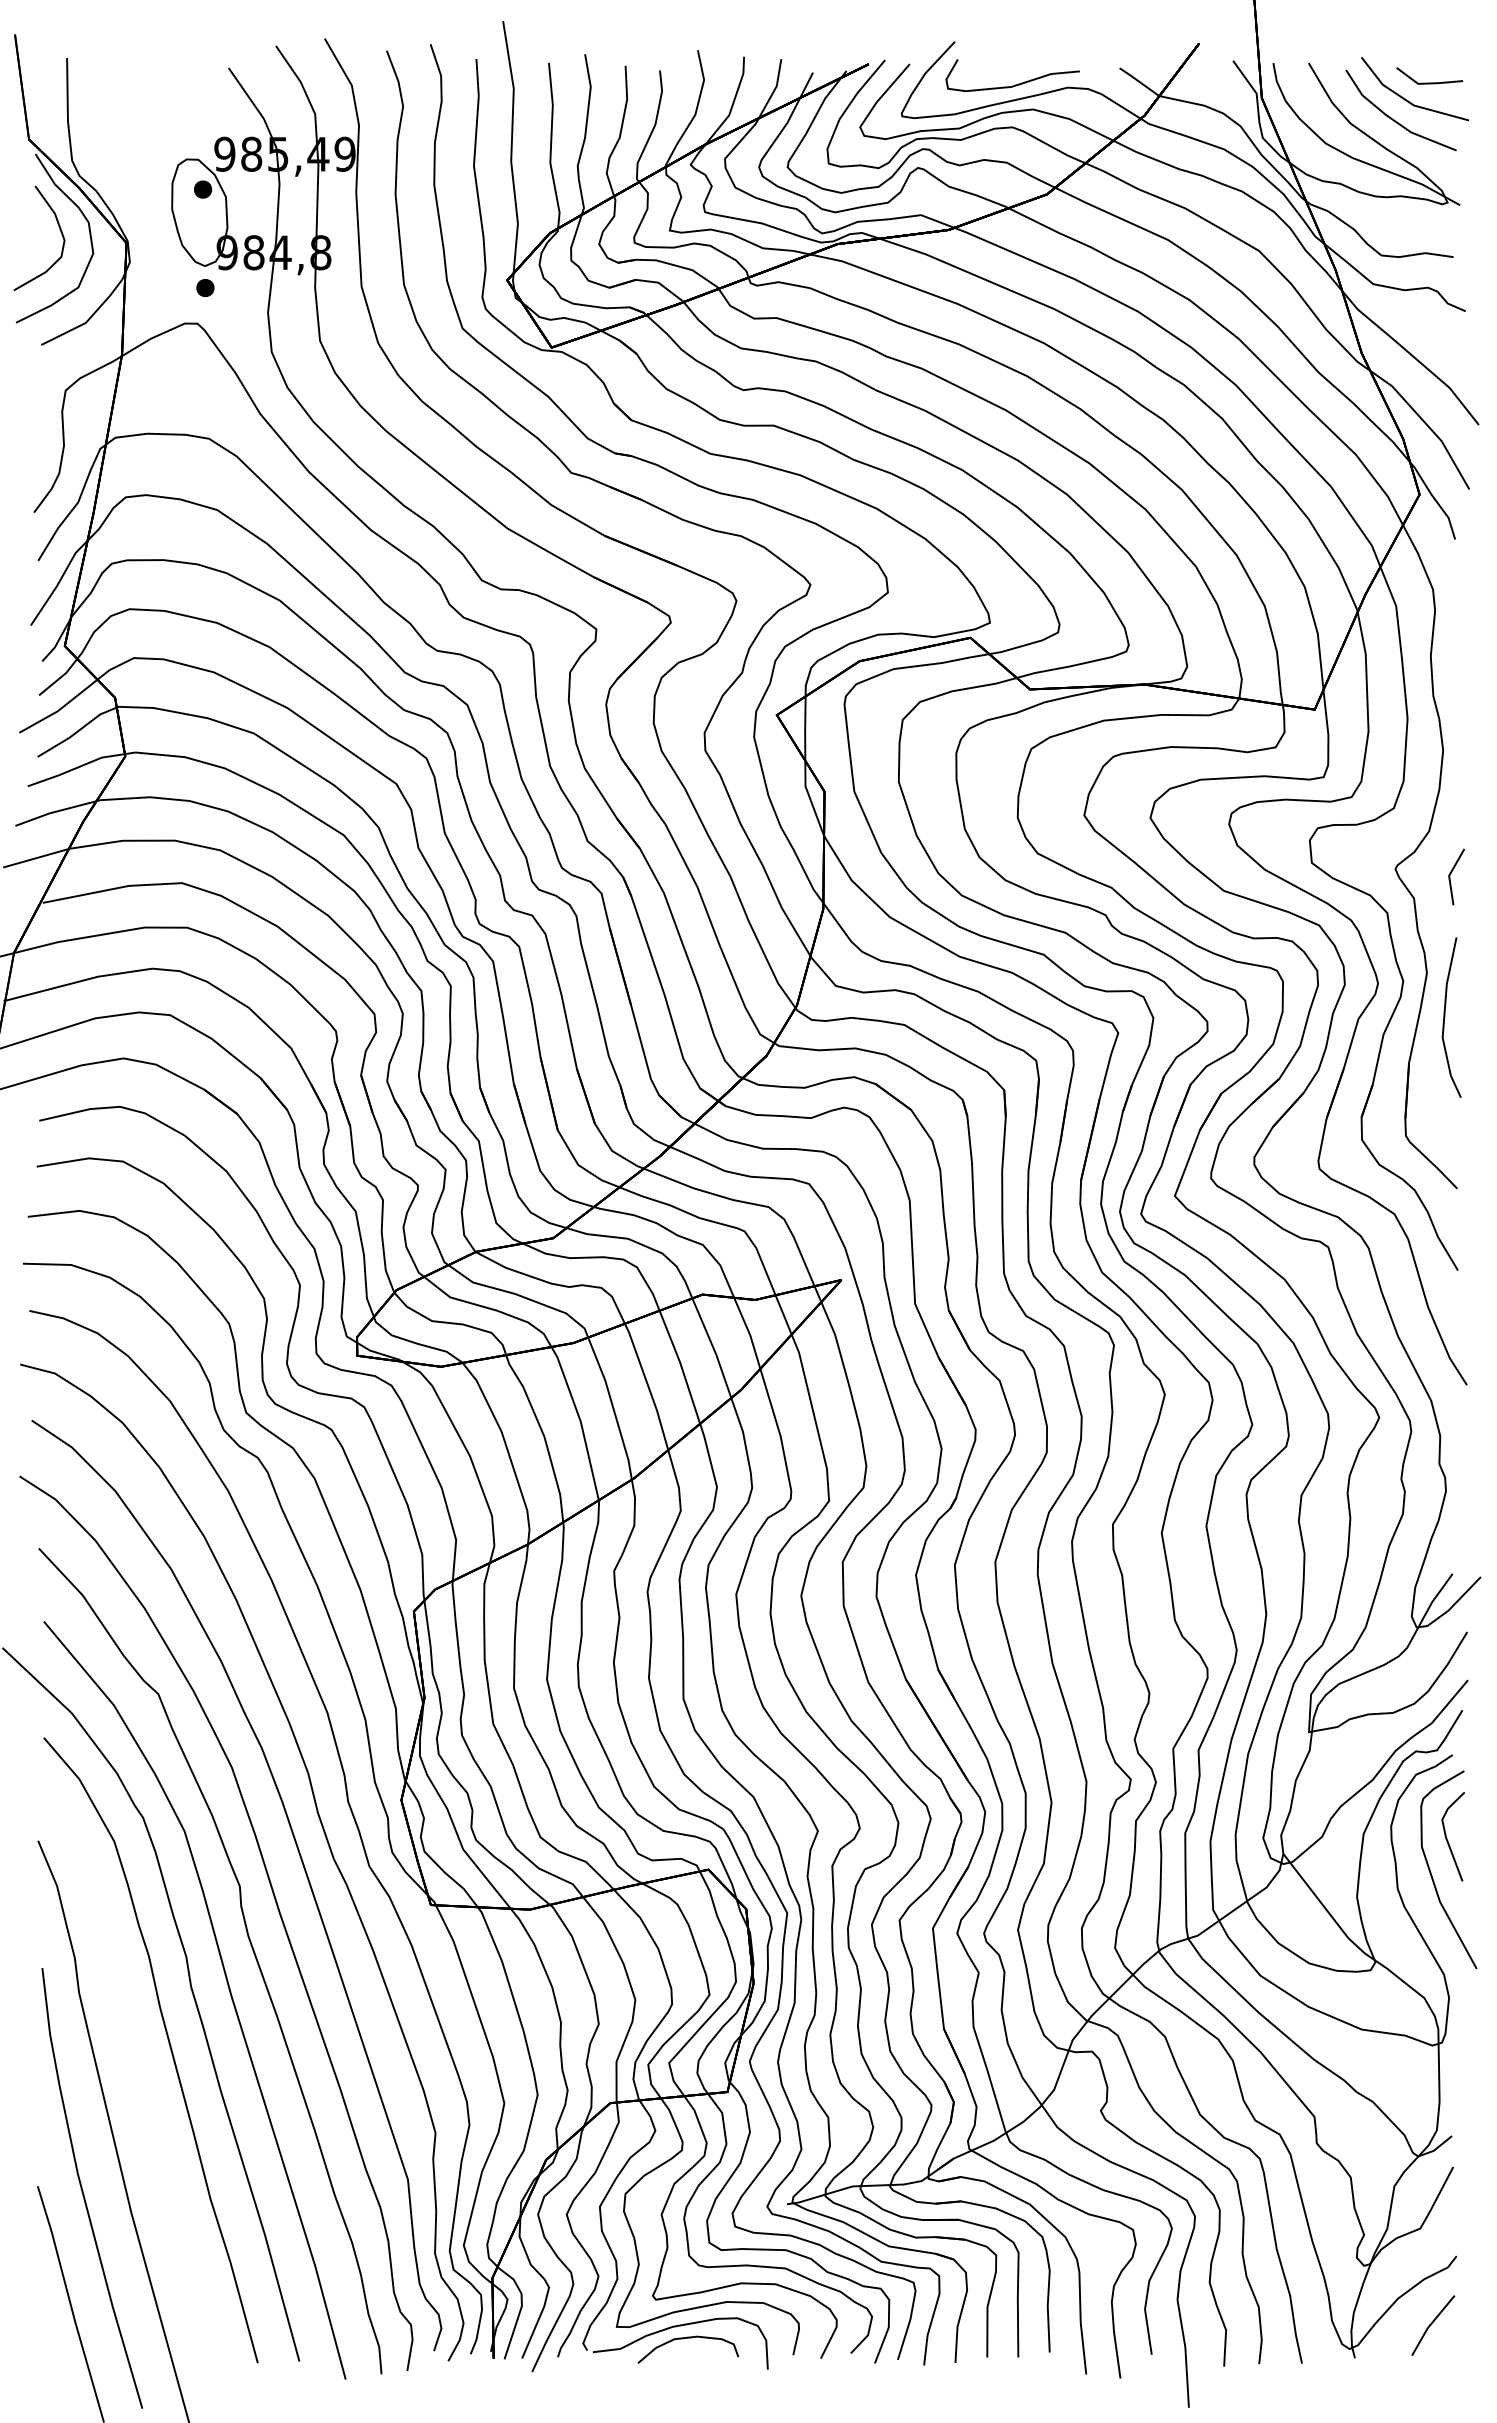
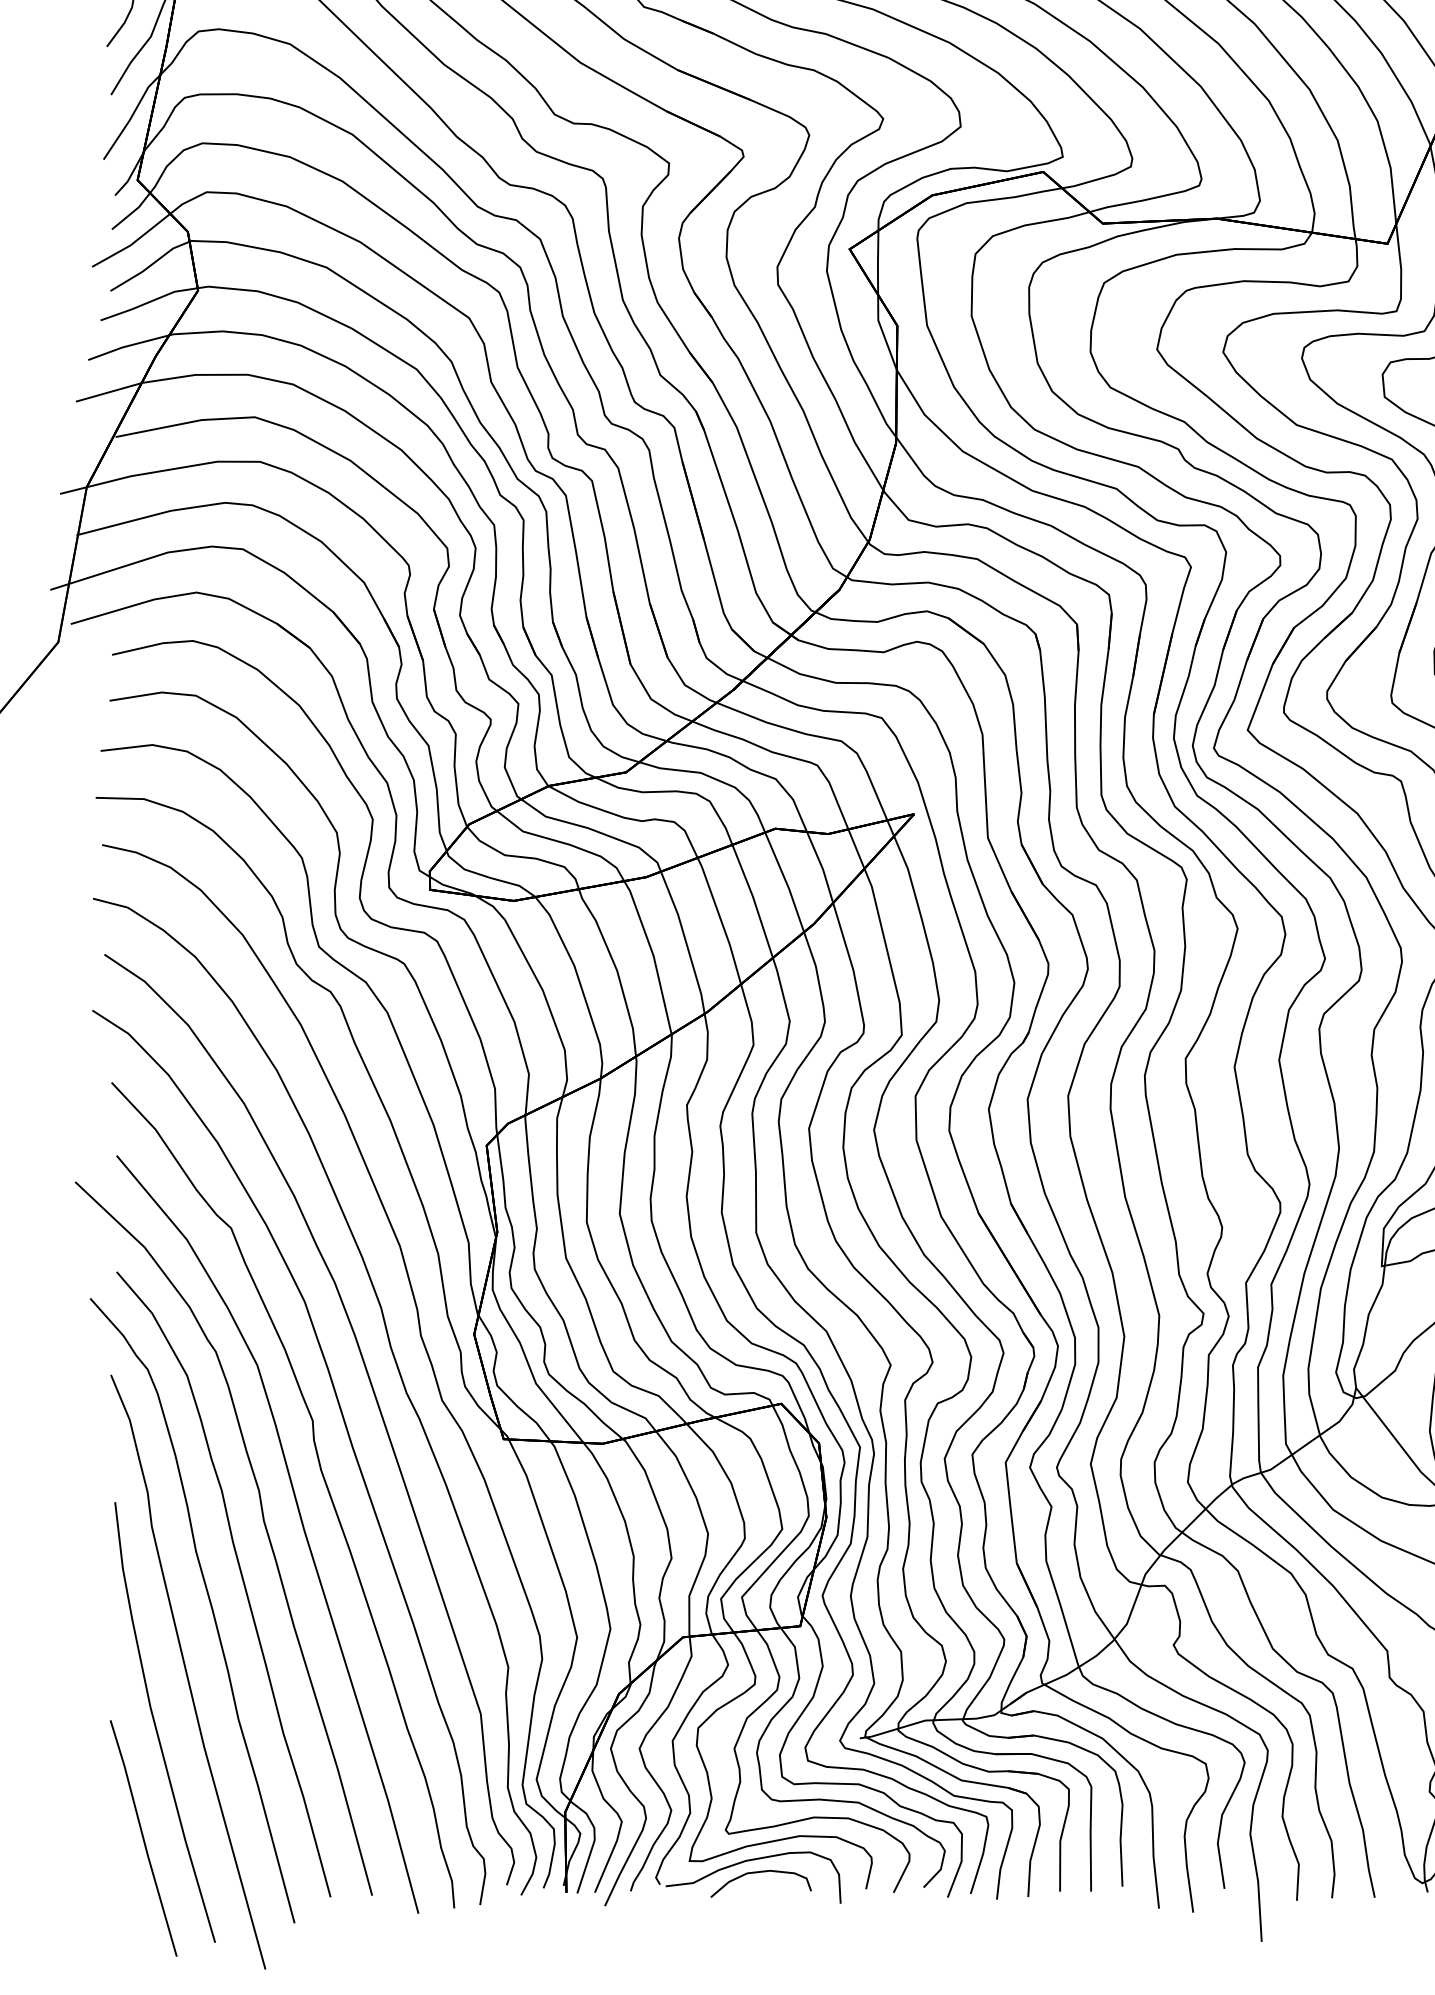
curve: (137, 2072) -> (210, 1606), added

